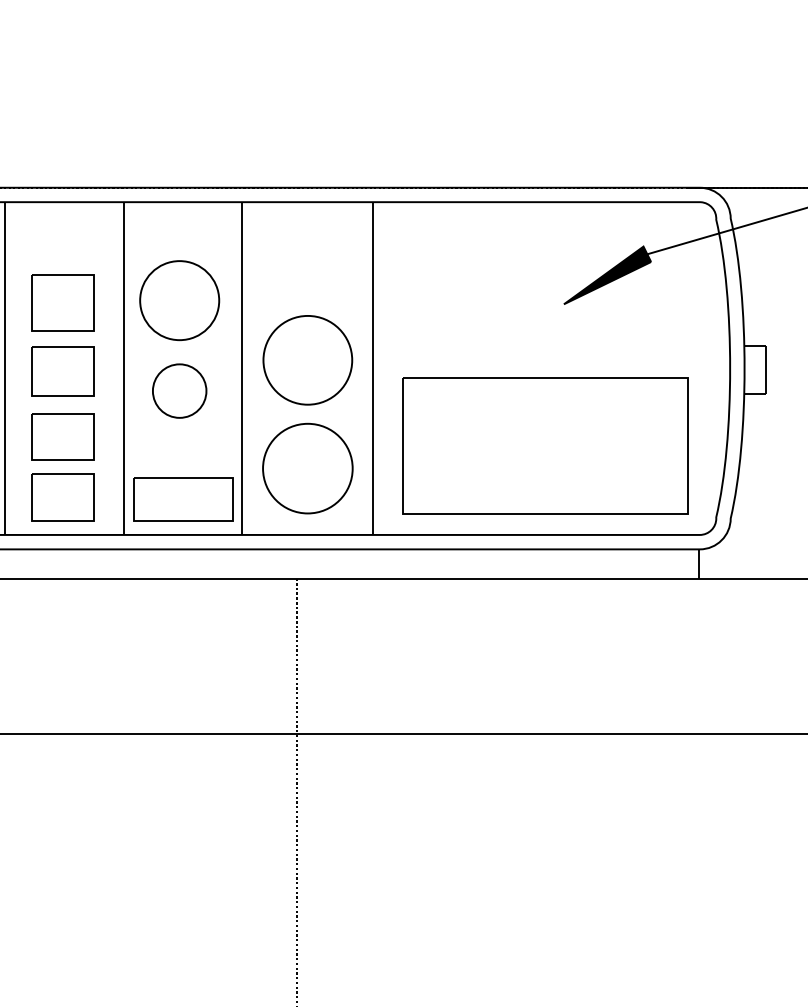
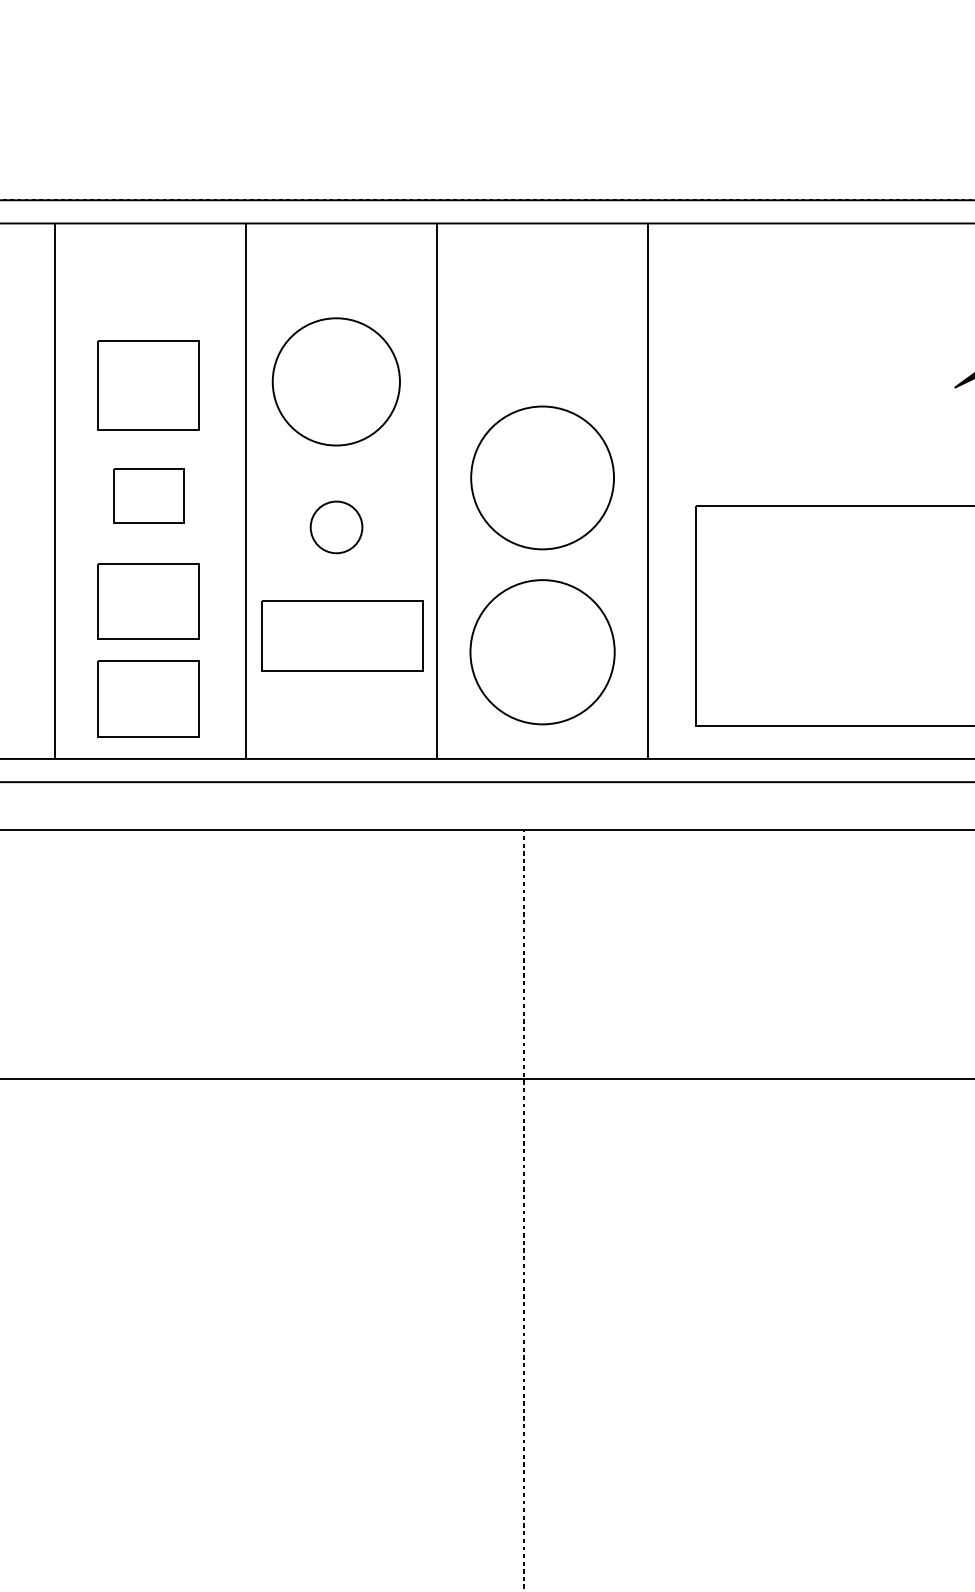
part: (62, 371) -> (147, 495), size x0.7
part: (179, 390) -> (336, 526), size x0.6
part: (183, 499) -> (342, 635), moved

